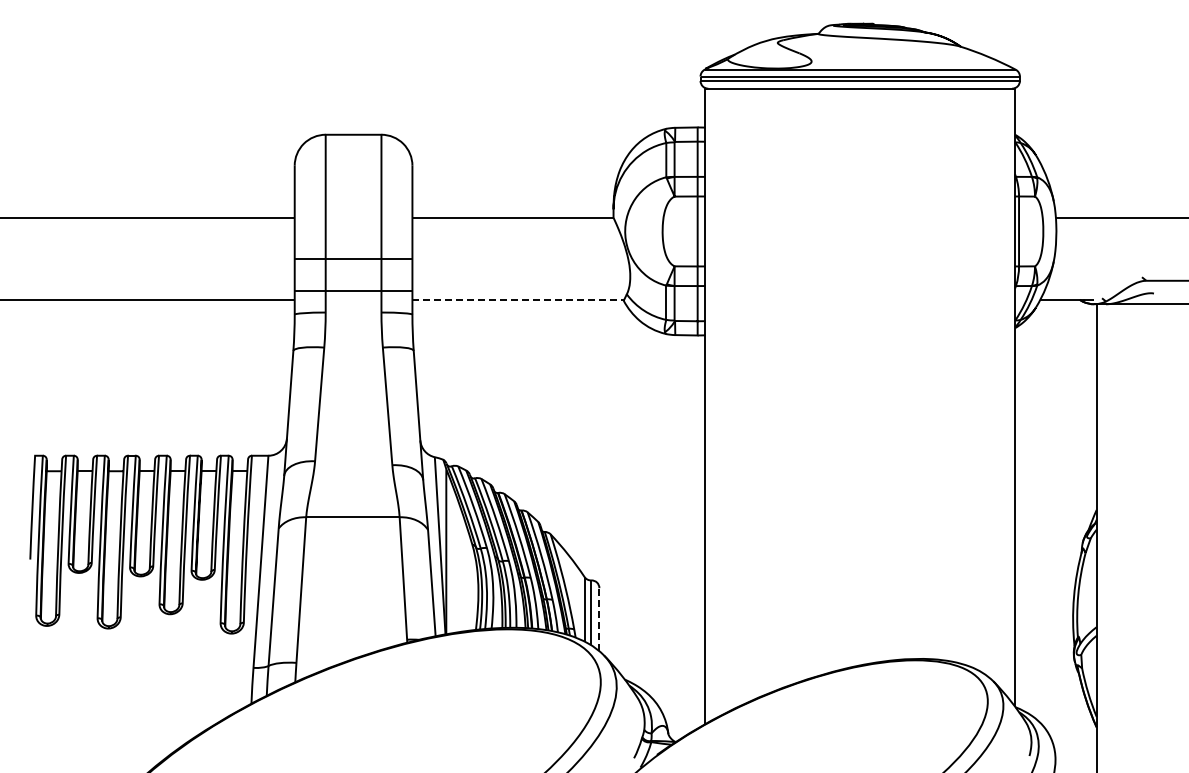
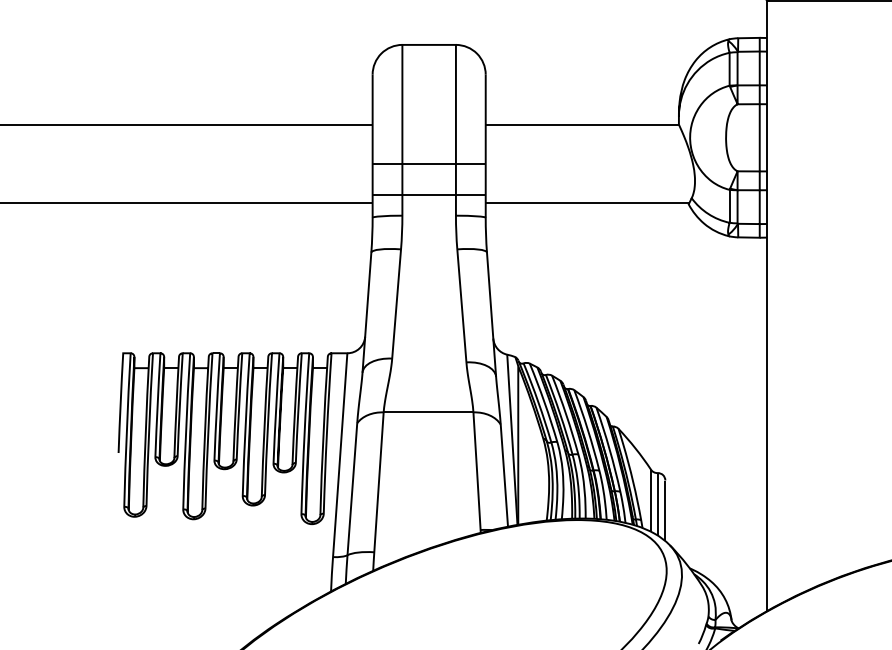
line: (518, 299) -> (587, 203), dashed -> solid
line: (599, 619) -> (665, 510), dashed -> solid

